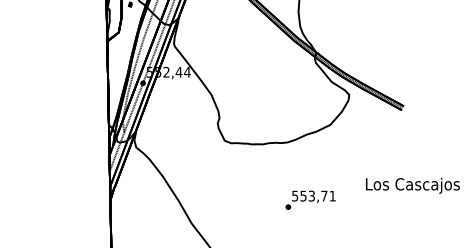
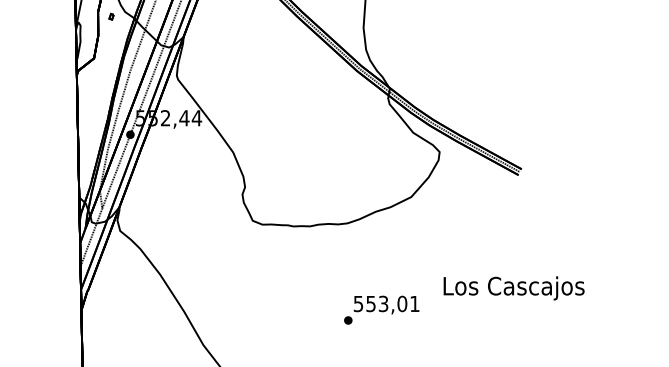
text: (412, 185) -> (513, 287), moved
text: (324, 195) -> (402, 302), 553,71 -> 553,01

